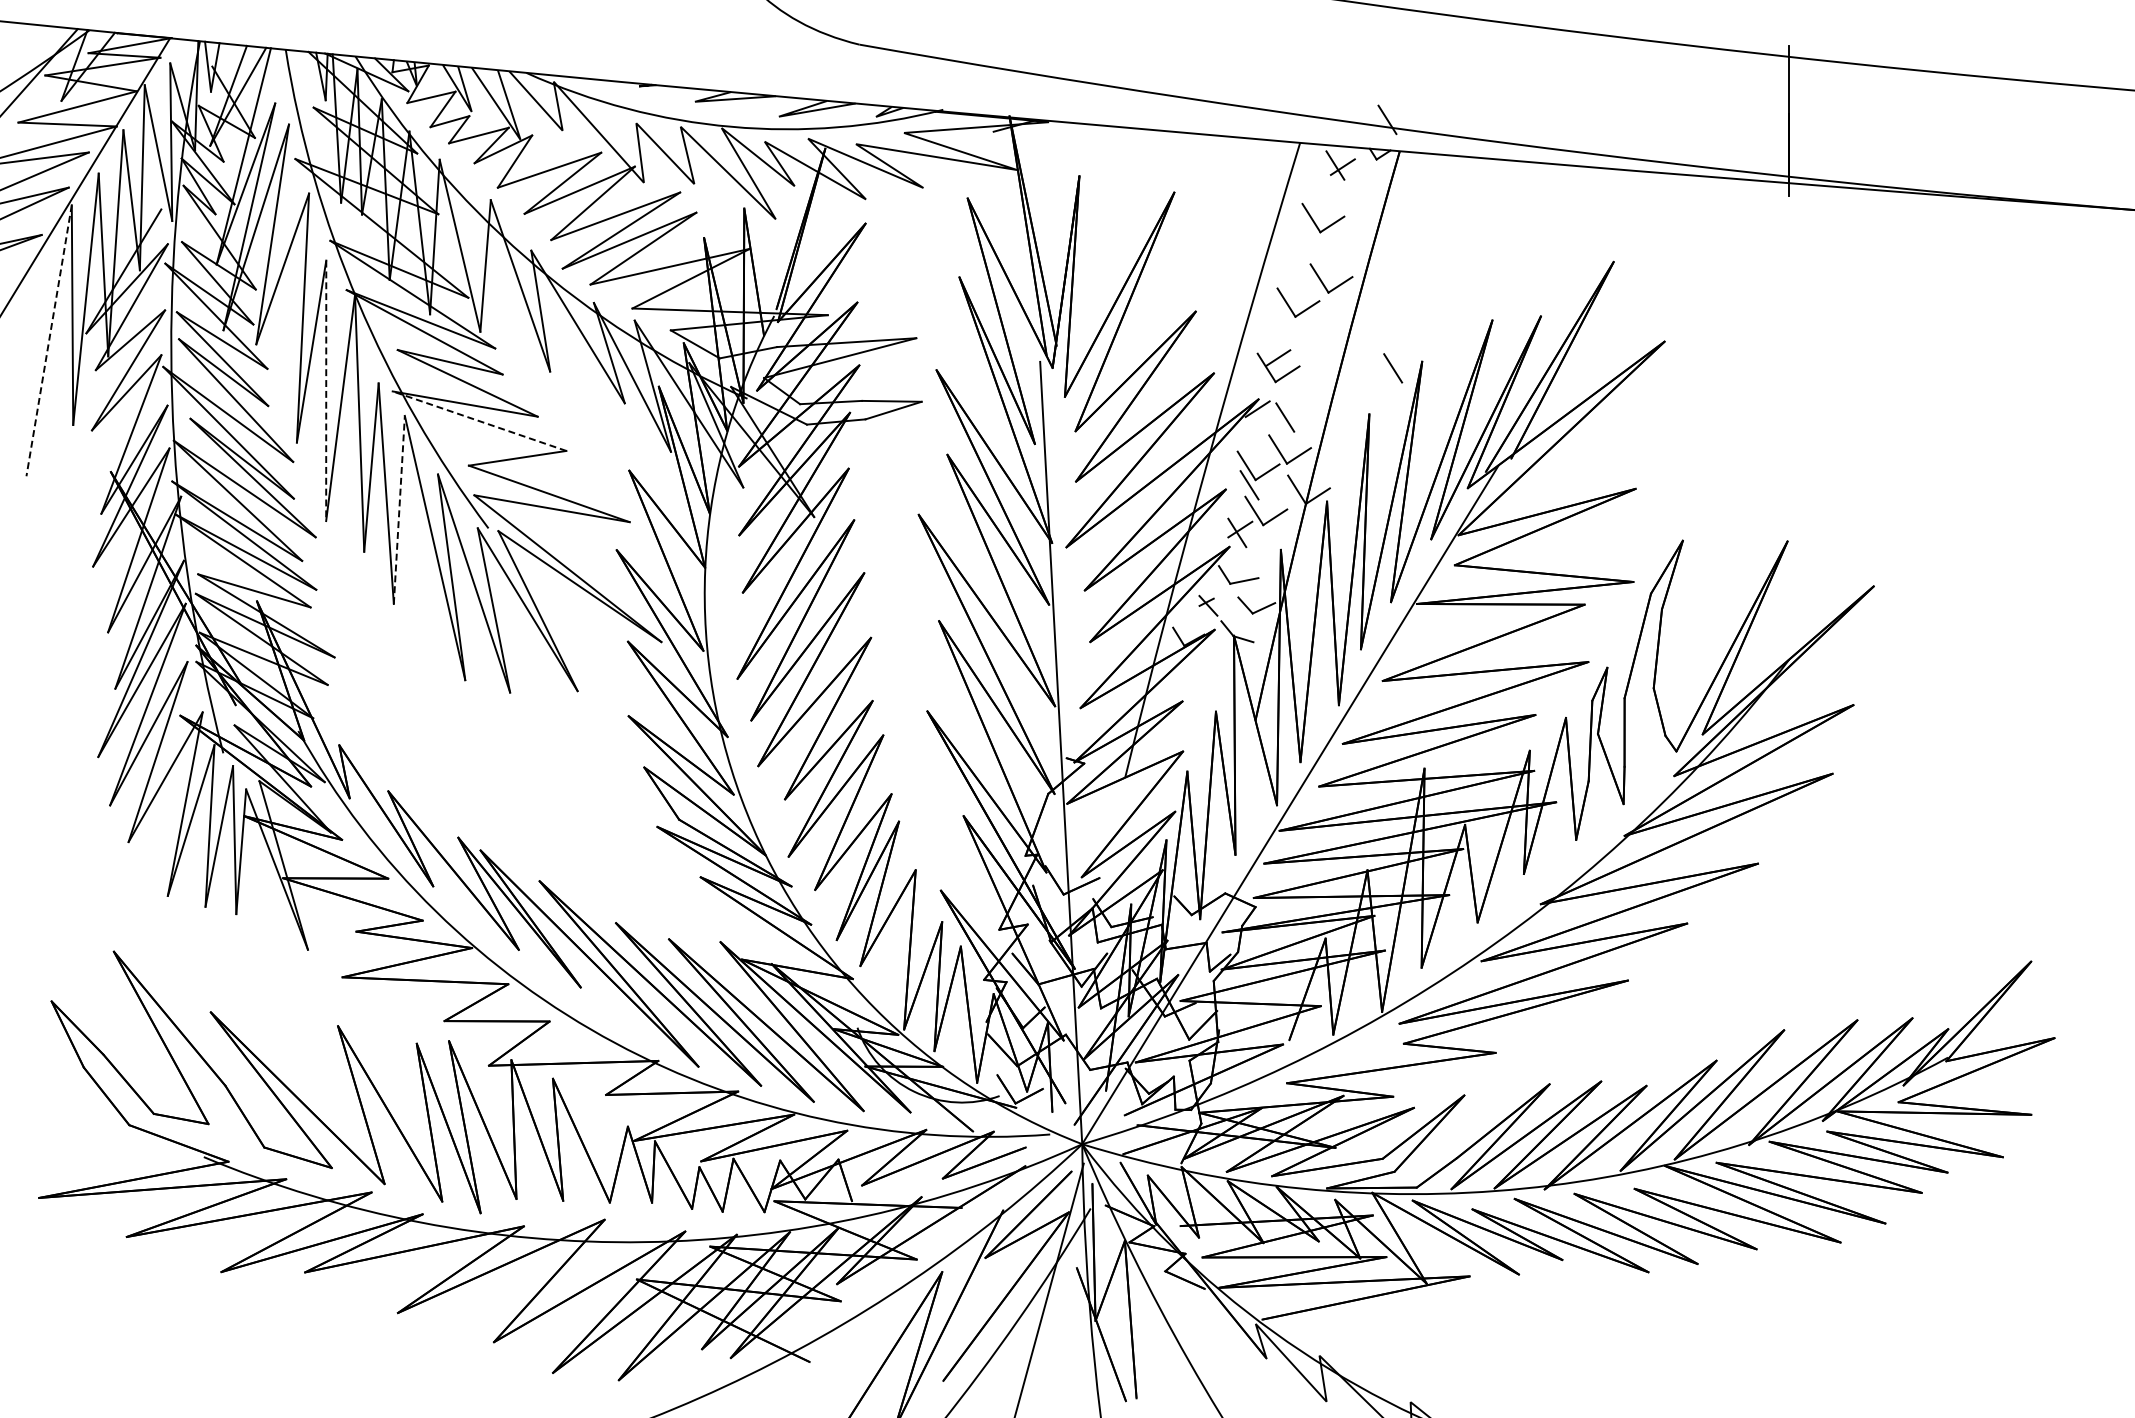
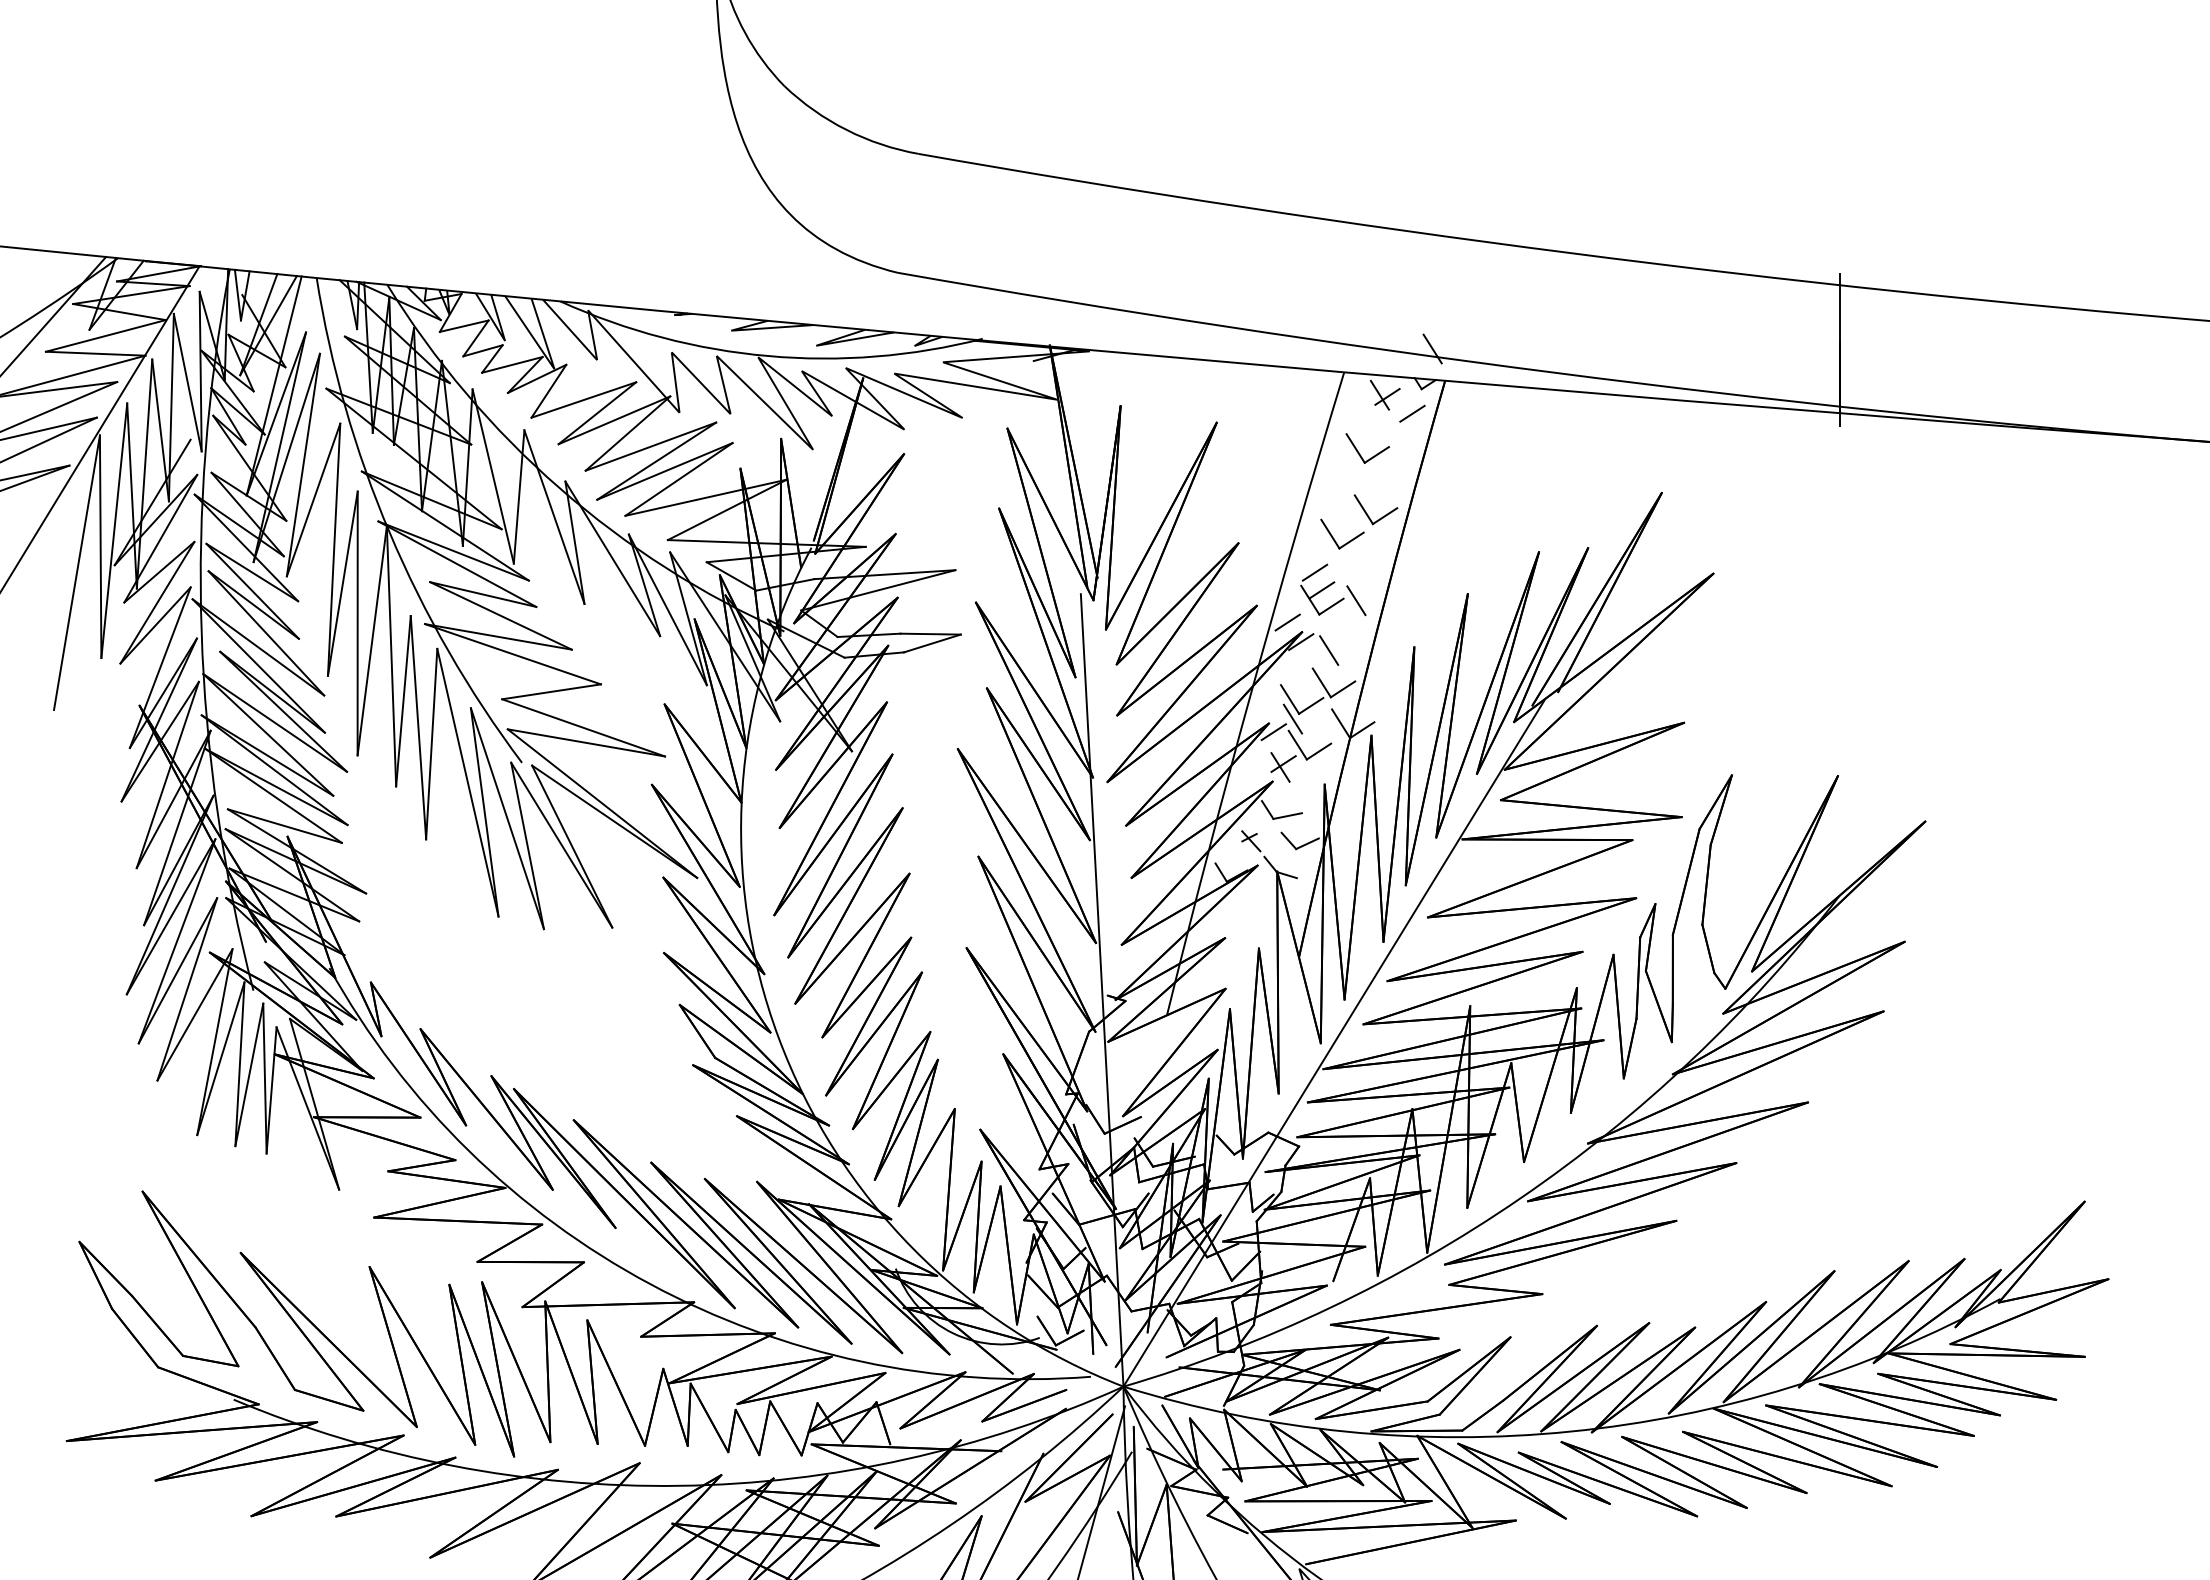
line: (1367, 183) -> (1412, 413), added
line: (1270, 340) -> (1314, 572), added
line: (48, 341) -> (76, 573), dashed -> solid
line: (1393, 368) -> (1356, 600), moved
line: (1244, 389) -> (1287, 622), added
line: (326, 390) -> (357, 623), dashed -> solid
line: (479, 421) -> (512, 654), dashed -> solid
line: (1230, 498) -> (1273, 732), added
line: (399, 509) -> (431, 743), dashed -> solid

